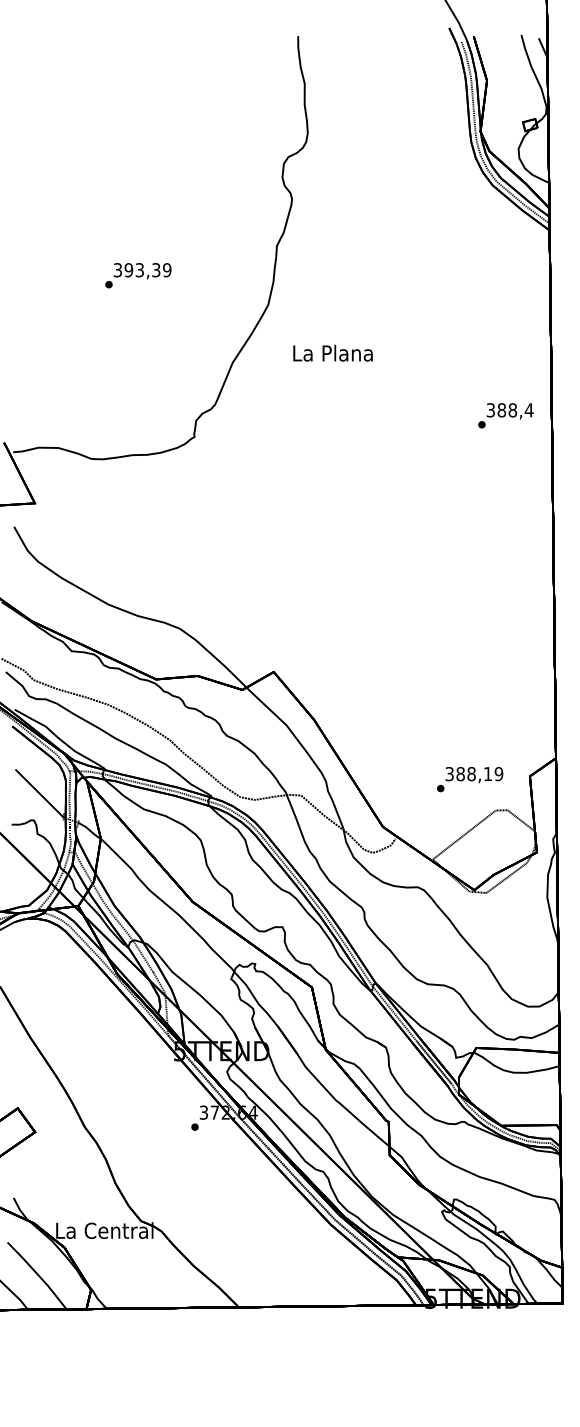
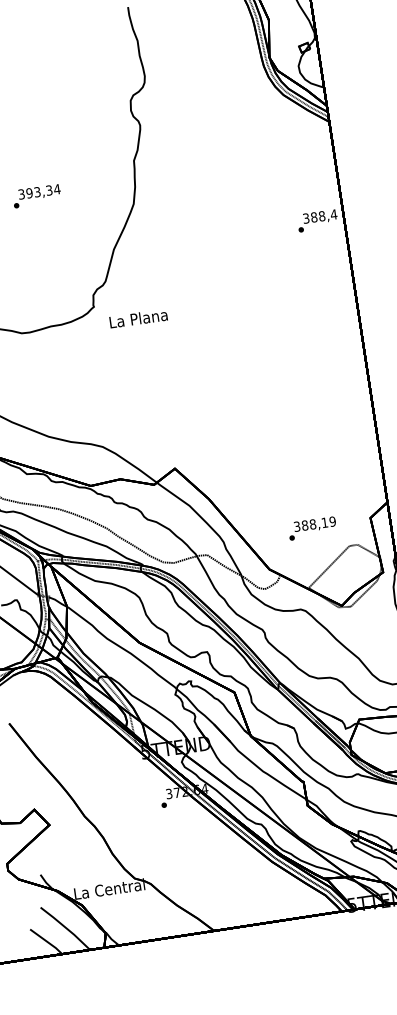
text: (166, 270) -> (56, 189), 393,39 -> 393,34
text: (332, 352) -> (138, 318), moved
text: (505, 415) -> (317, 220), moved
text: (470, 779) -> (312, 528), moved

